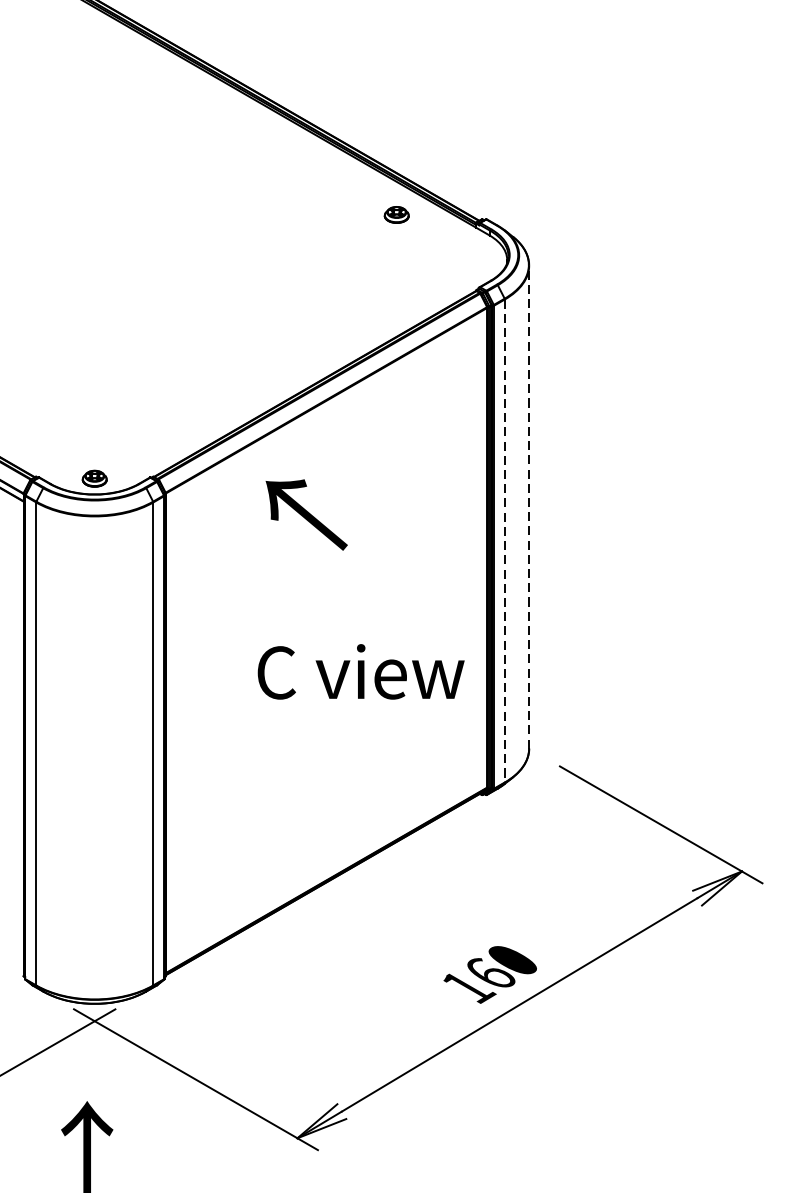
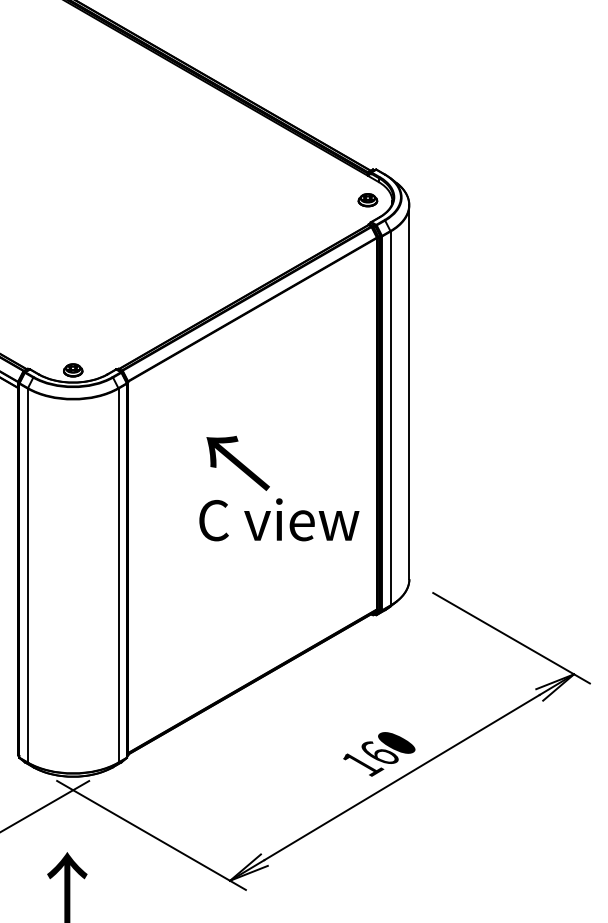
part: (396, 215) -> (367, 200), moved
line: (529, 507) -> (409, 392), dashed -> solid
text: (305, 515) -> (237, 463), moved
line: (504, 540) -> (390, 418), dashed -> solid

